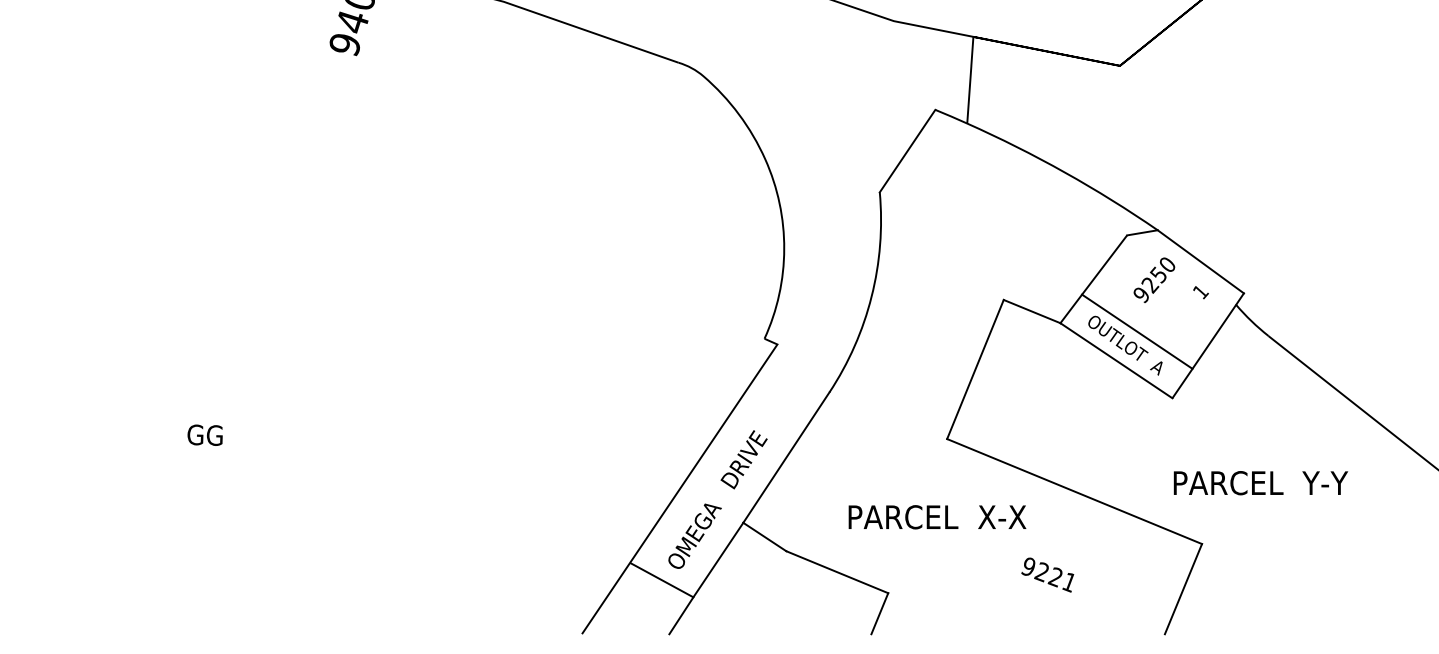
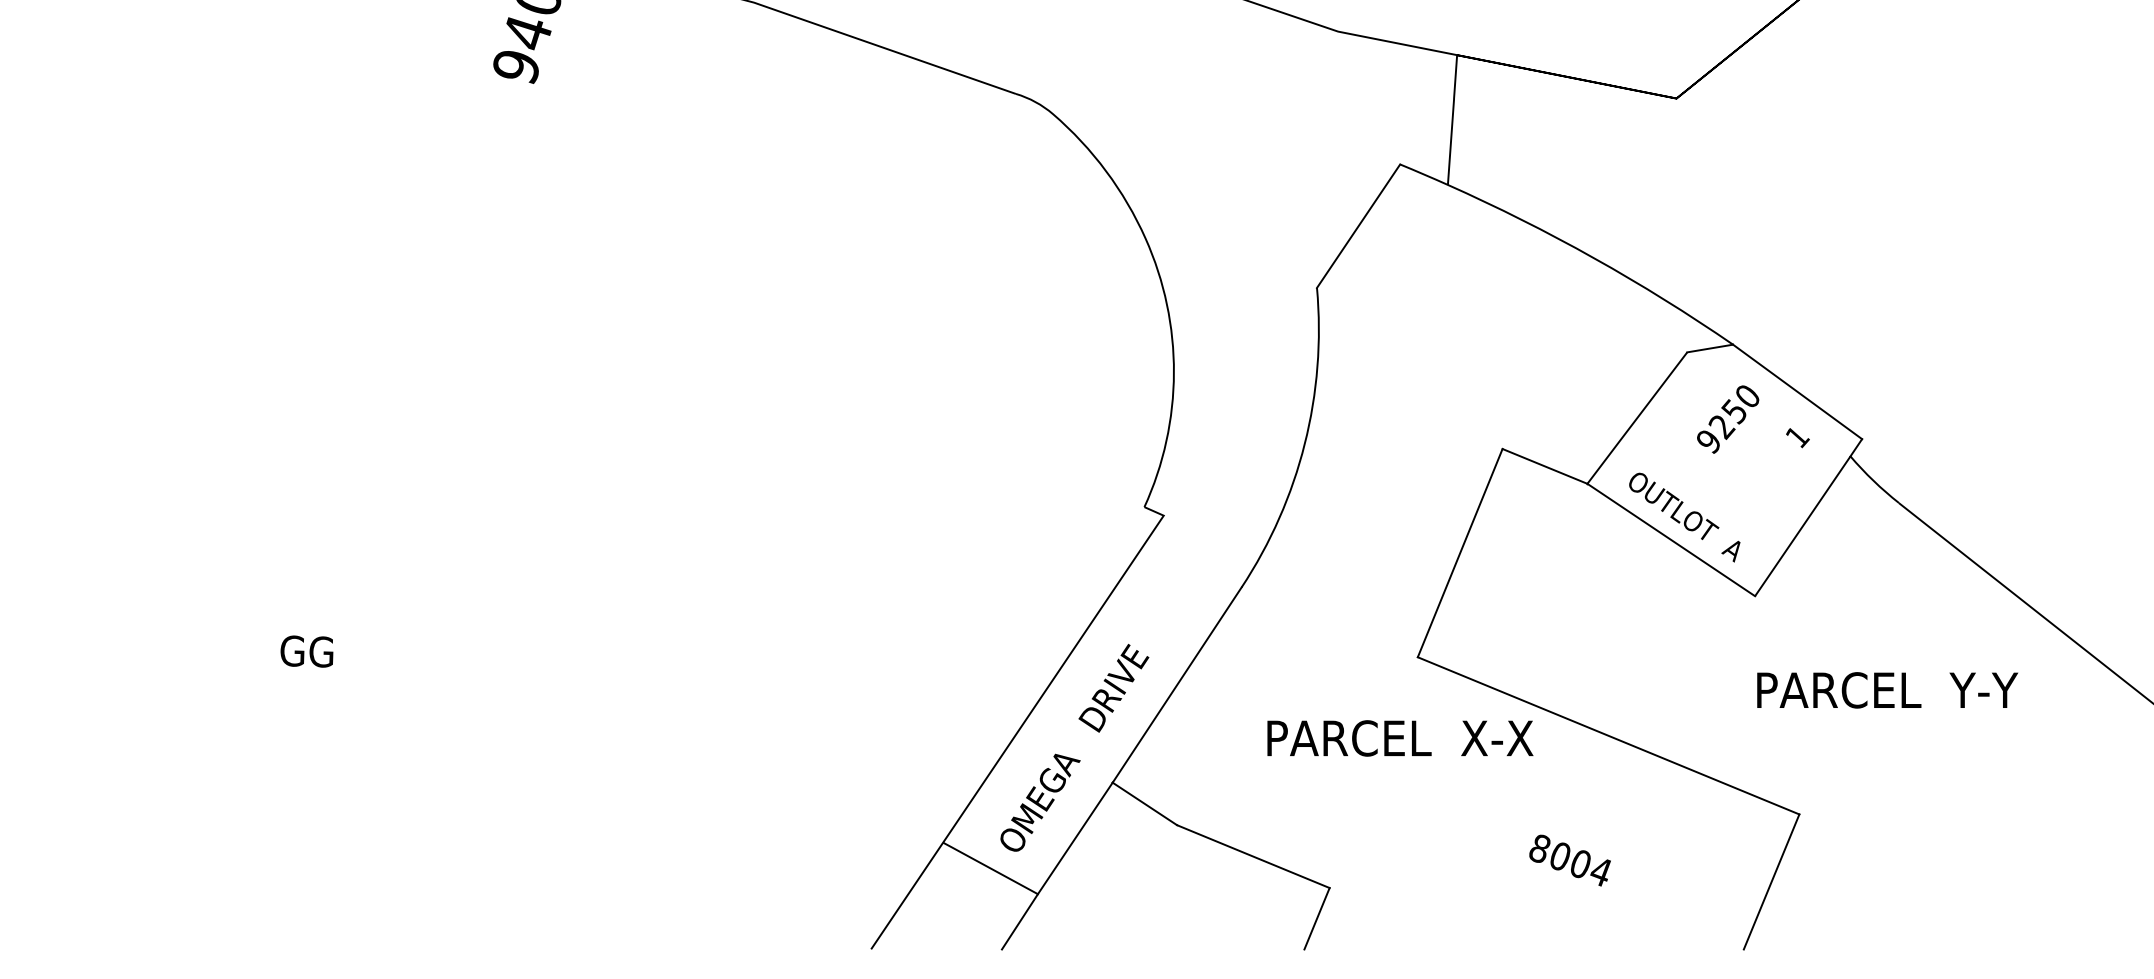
line: (1137, 331) -> (1702, 496), removed
text: (1260, 483) -> (1886, 690), moved
text: (937, 517) -> (1400, 738), moved
text: (1048, 575) -> (1569, 861), 9221 -> 8004

